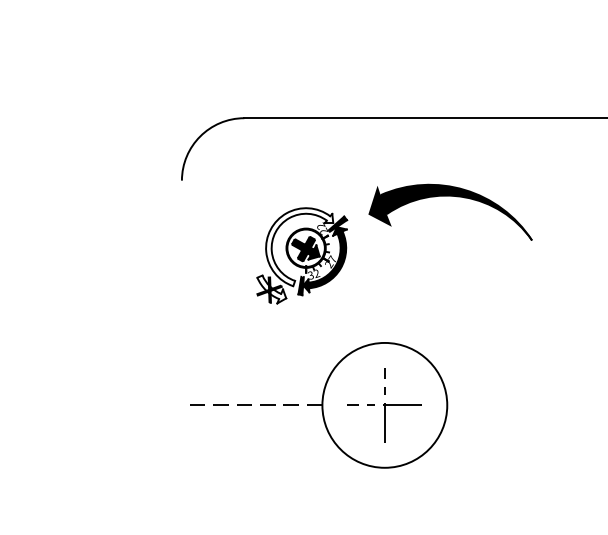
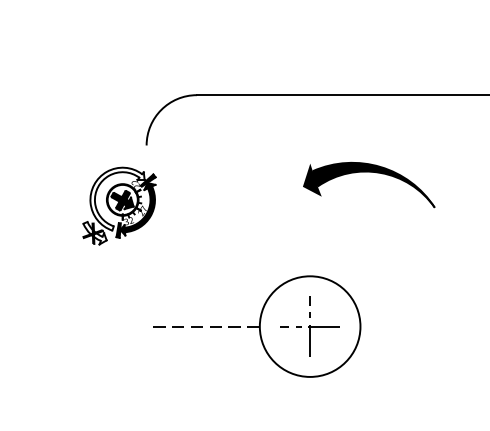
part: (451, 196) -> (369, 172), moved
part: (302, 255) -> (119, 205), moved

